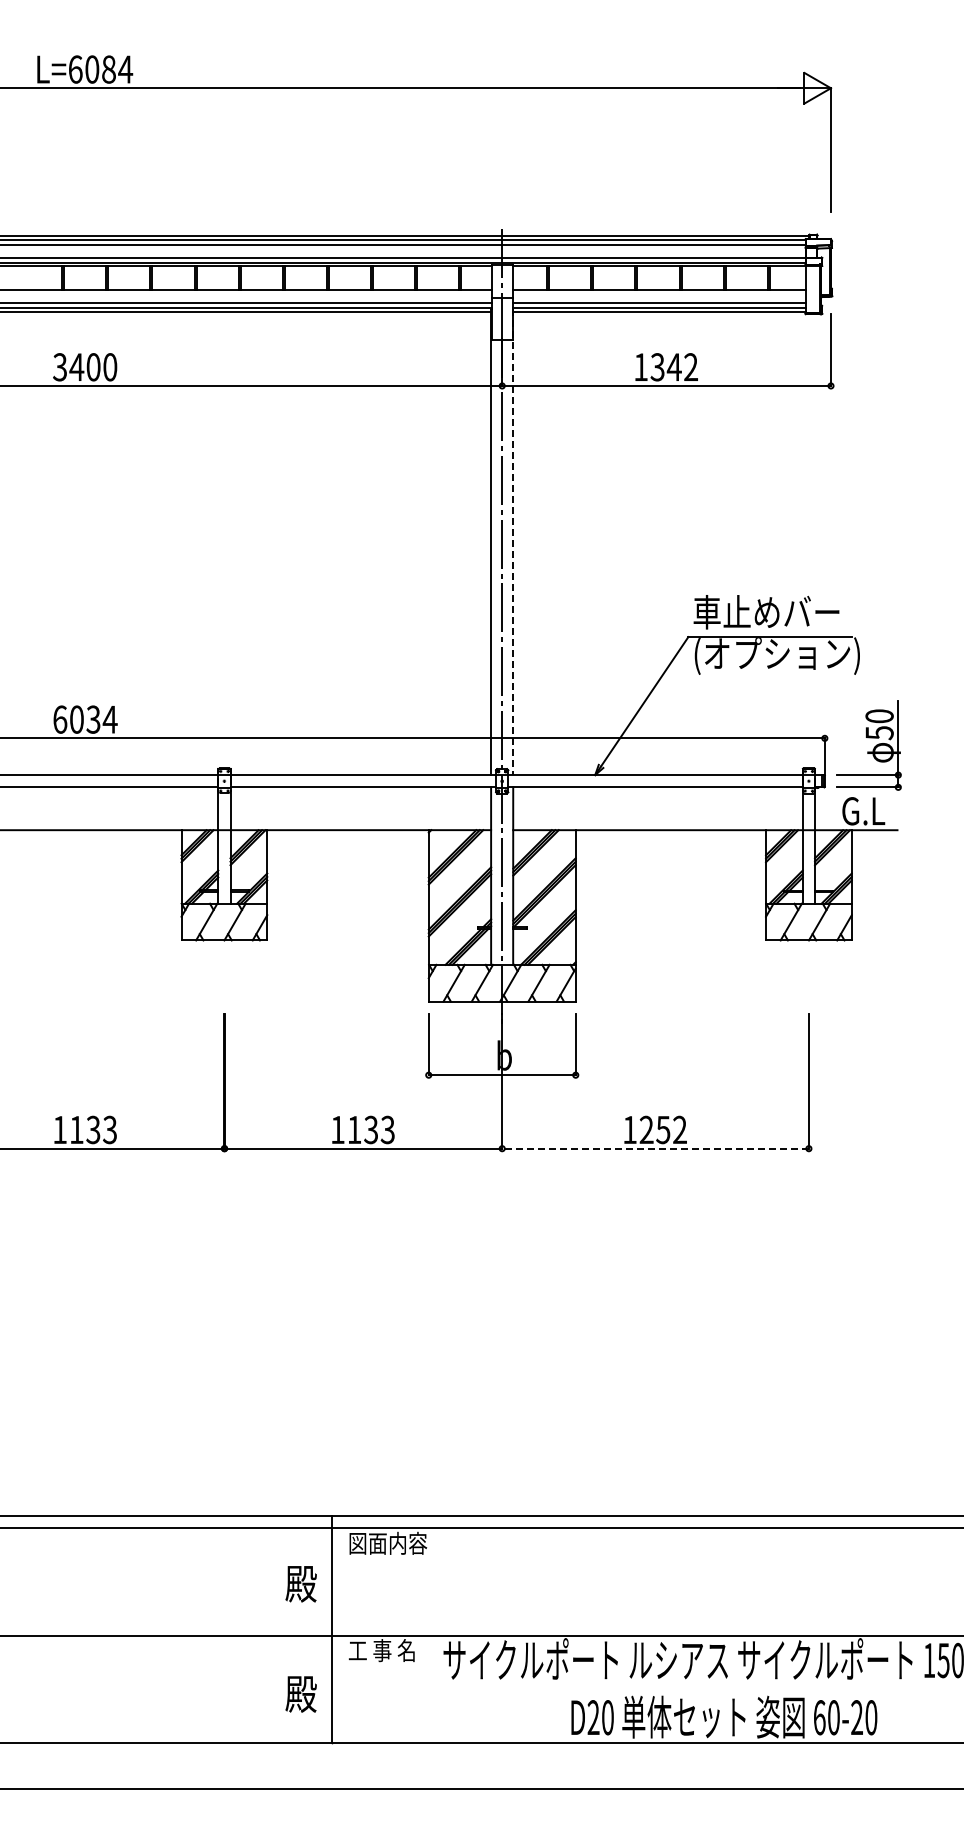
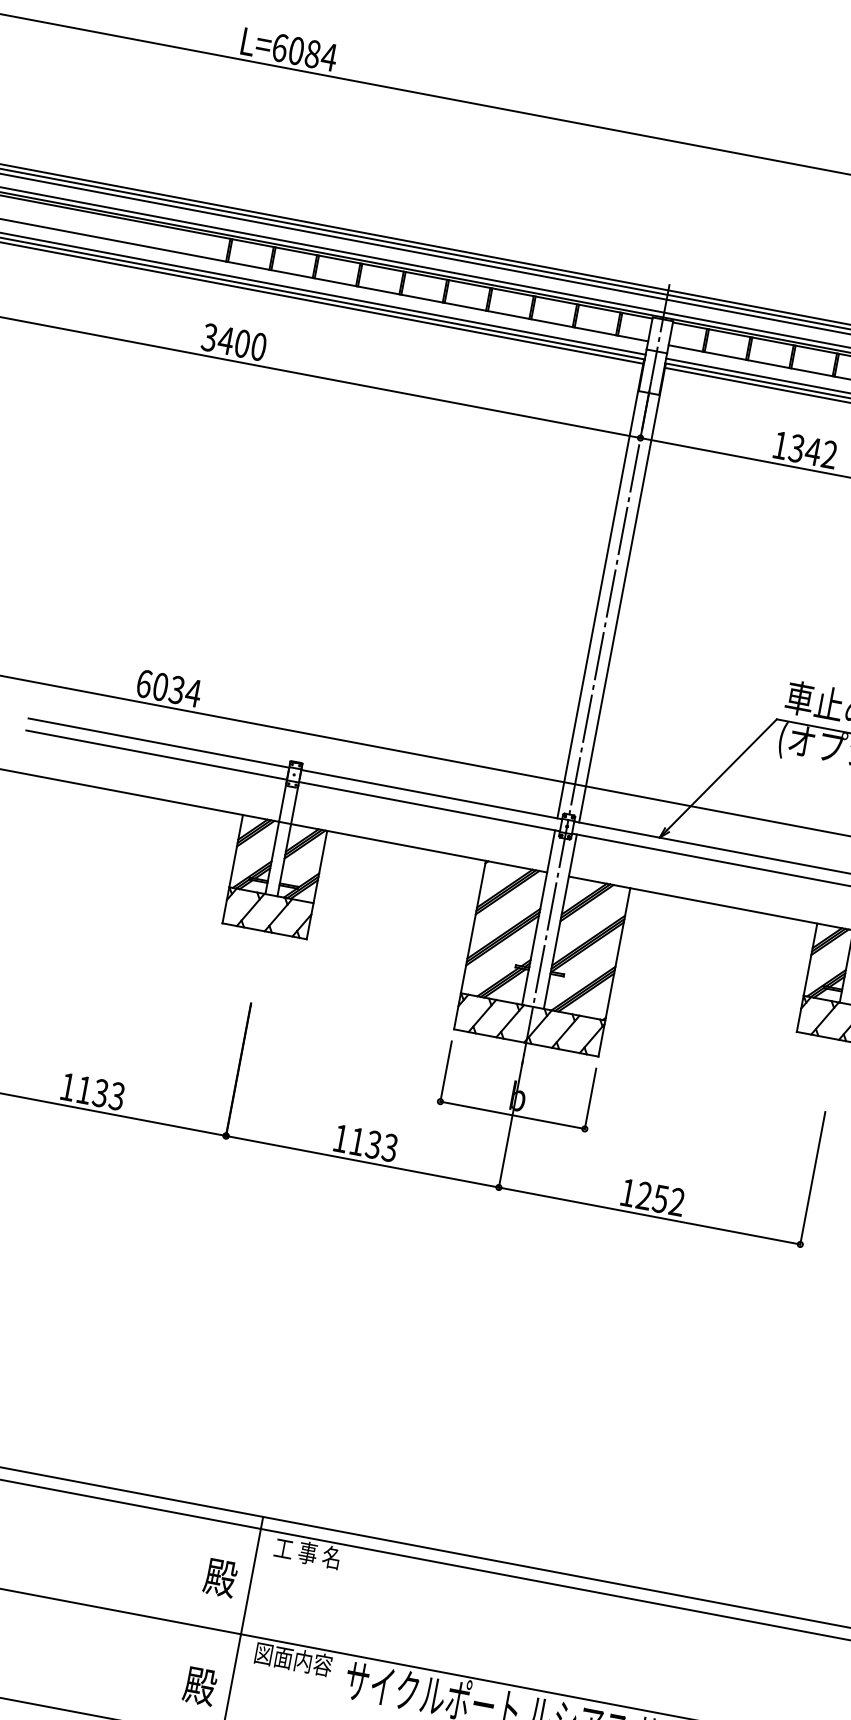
line: (513, 542) -> (622, 593), dashed -> solid
line: (655, 1148) -> (649, 1215), dashed -> solid
text: (387, 1542) -> (313, 1553), 図面内容 -> 工 事 名
text: (387, 1650) -> (293, 1659), 工 事 名 -> 図面内容

